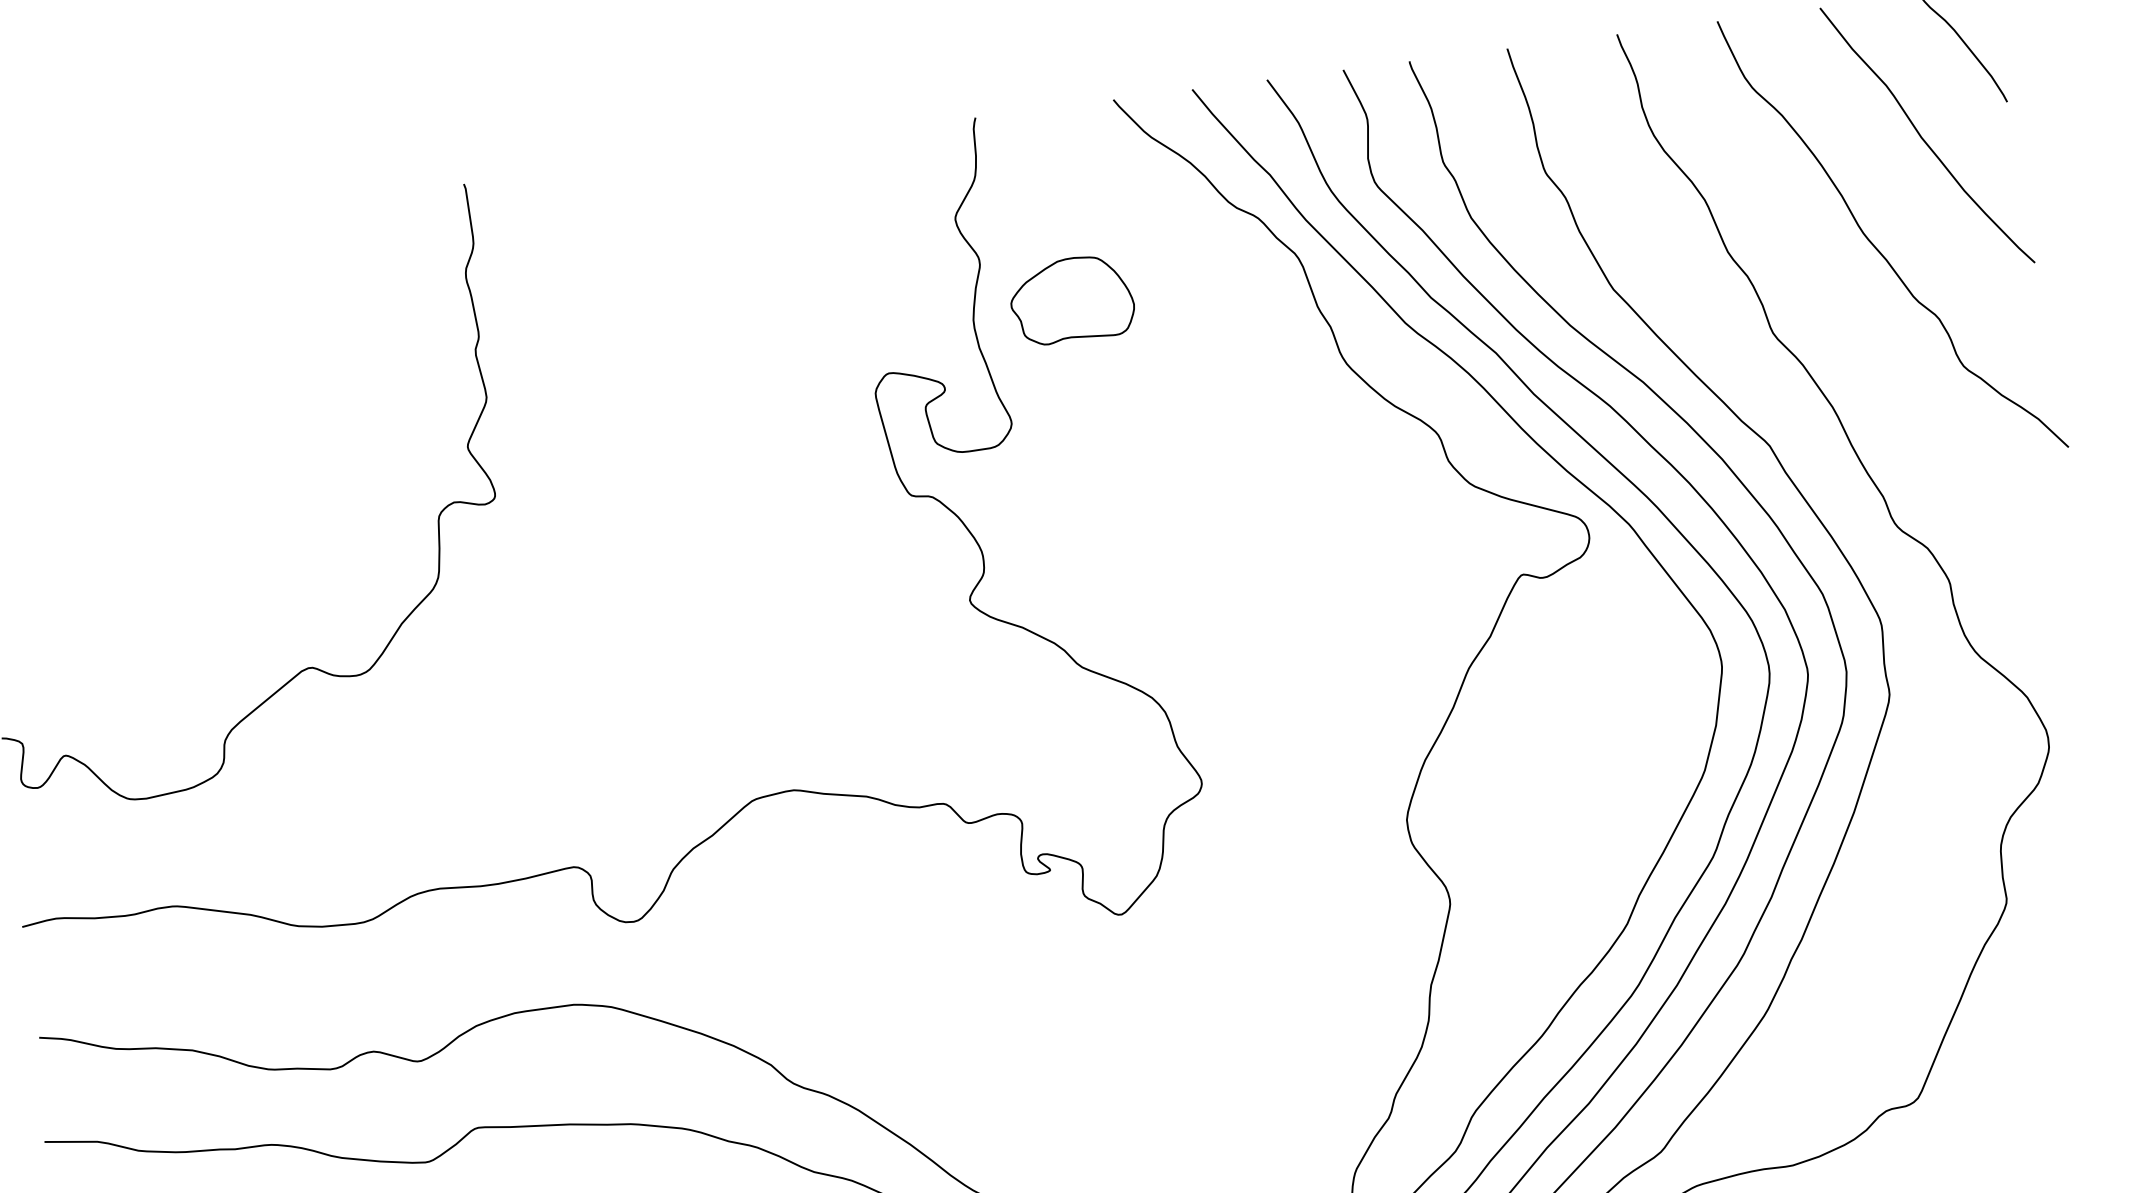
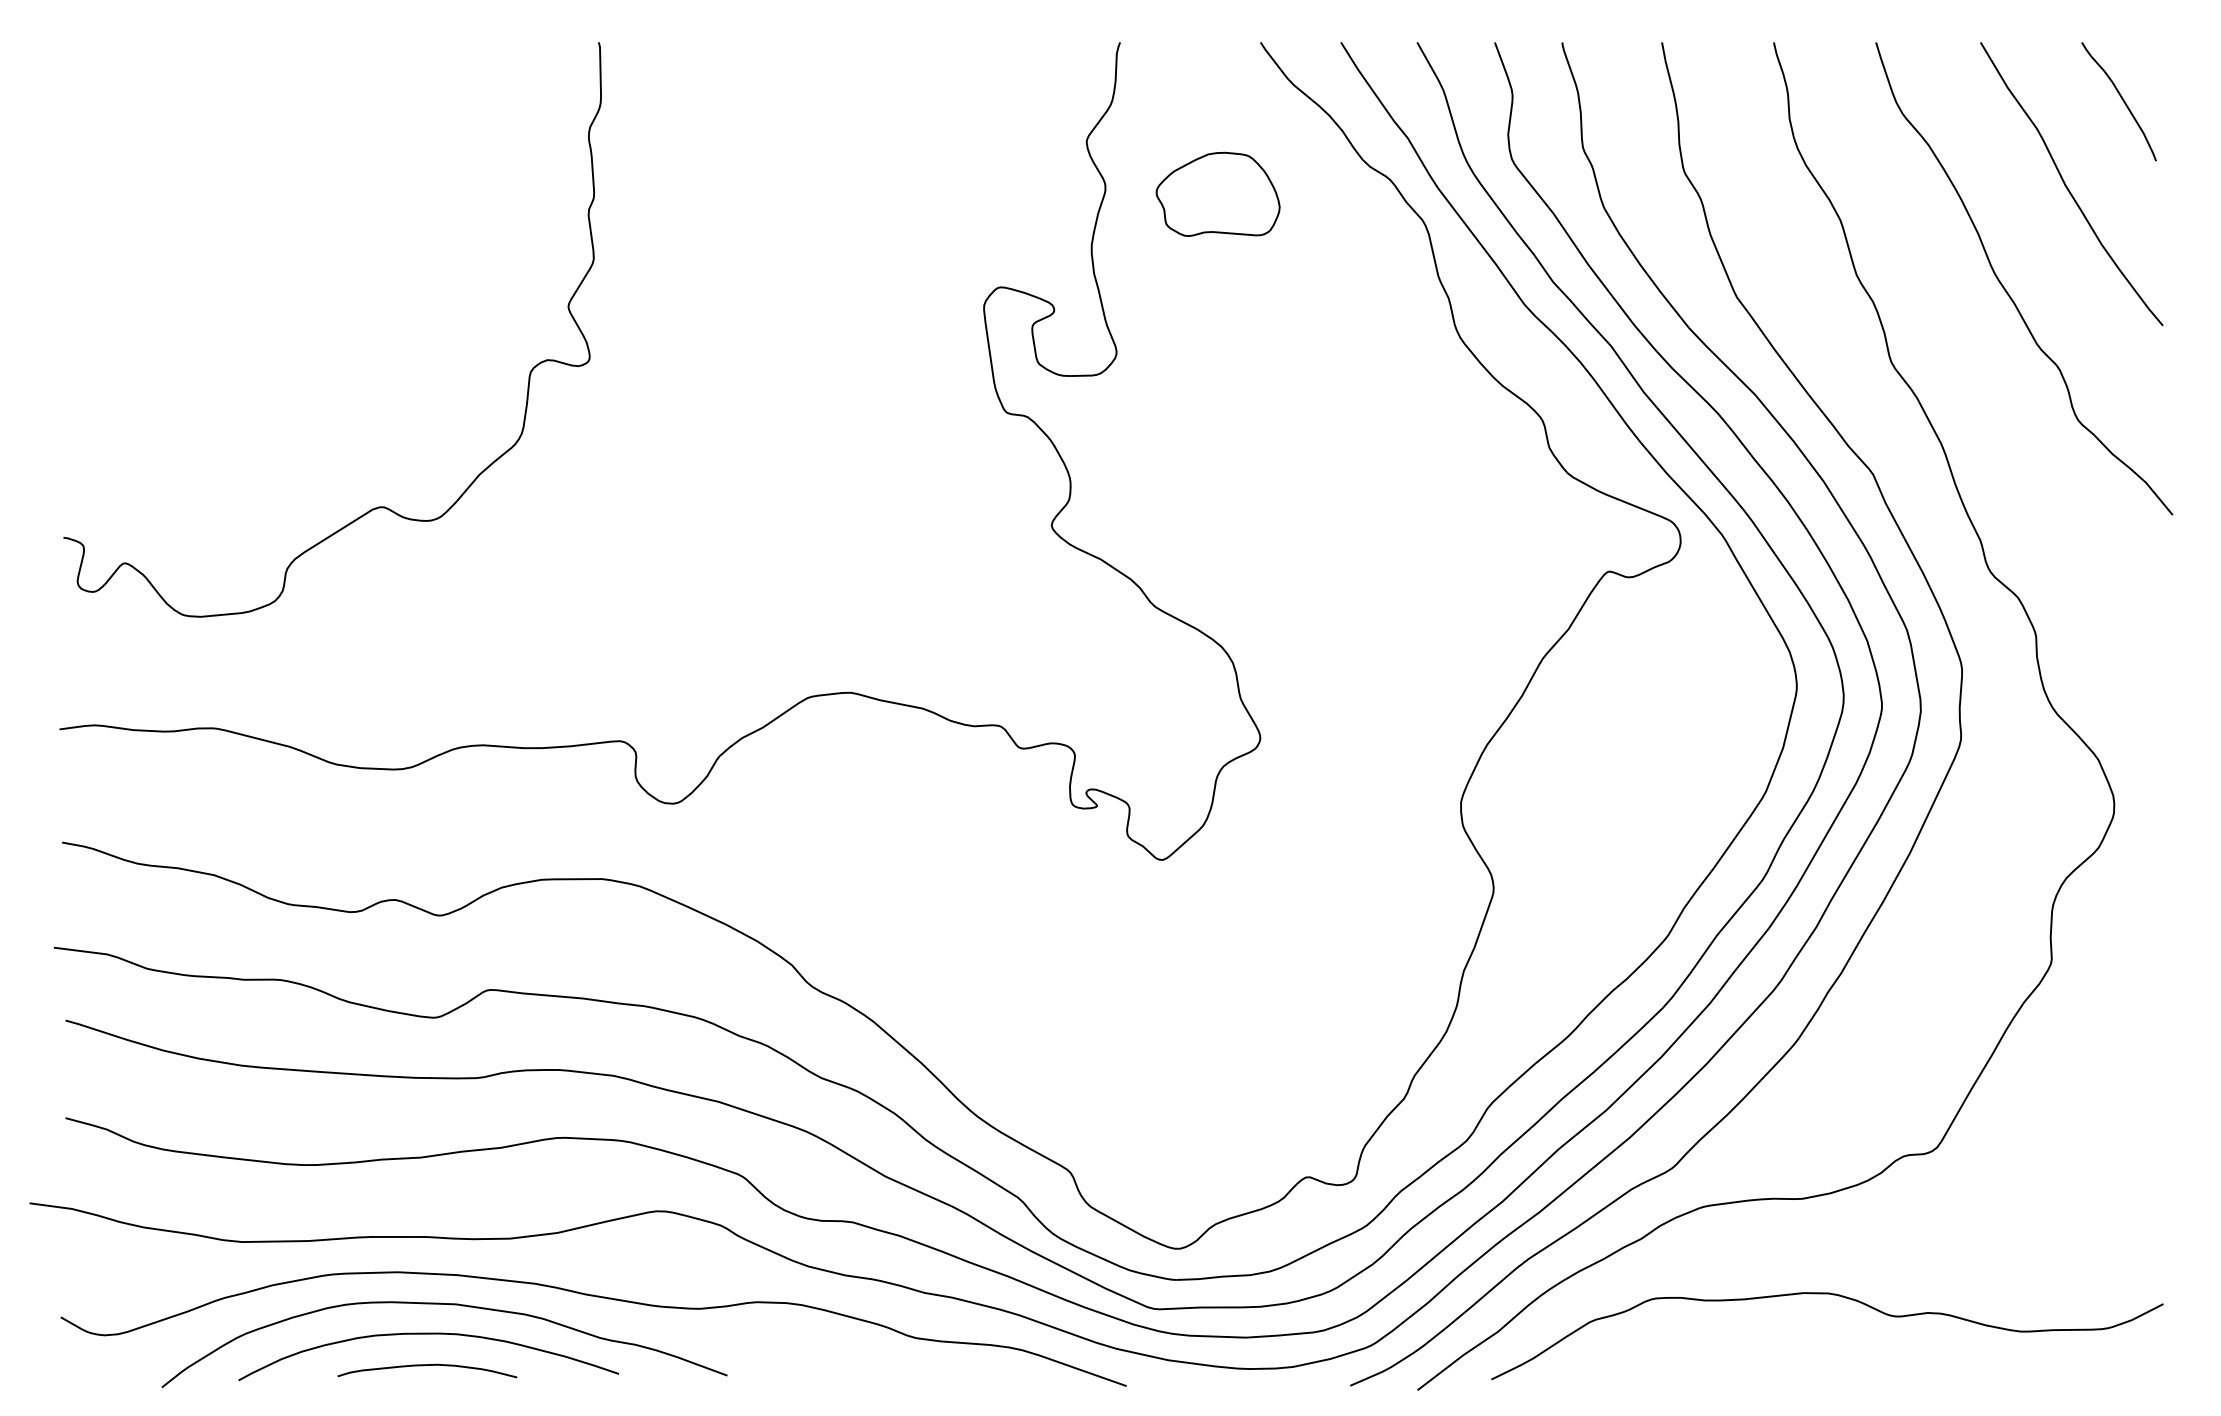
part: (1071, 298) -> (1217, 193), moved

